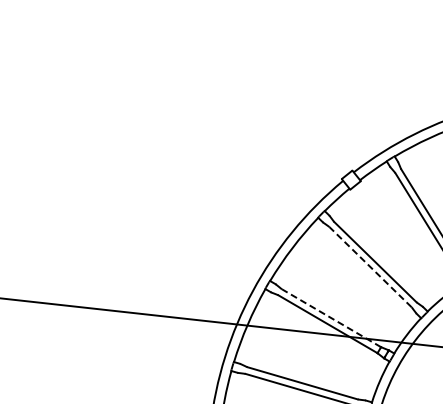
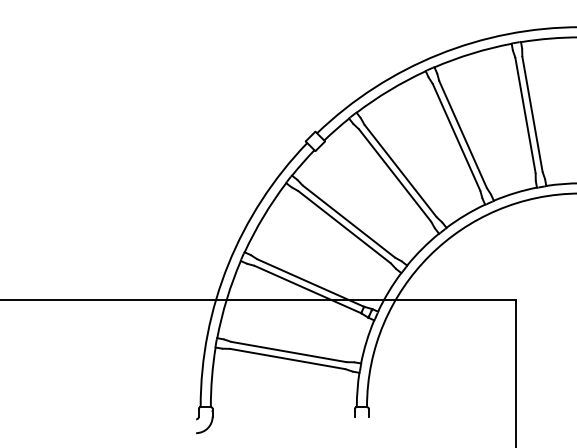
line: (370, 266) -> (344, 226), dashed -> solid
line: (331, 317) -> (310, 282), dashed -> solid

